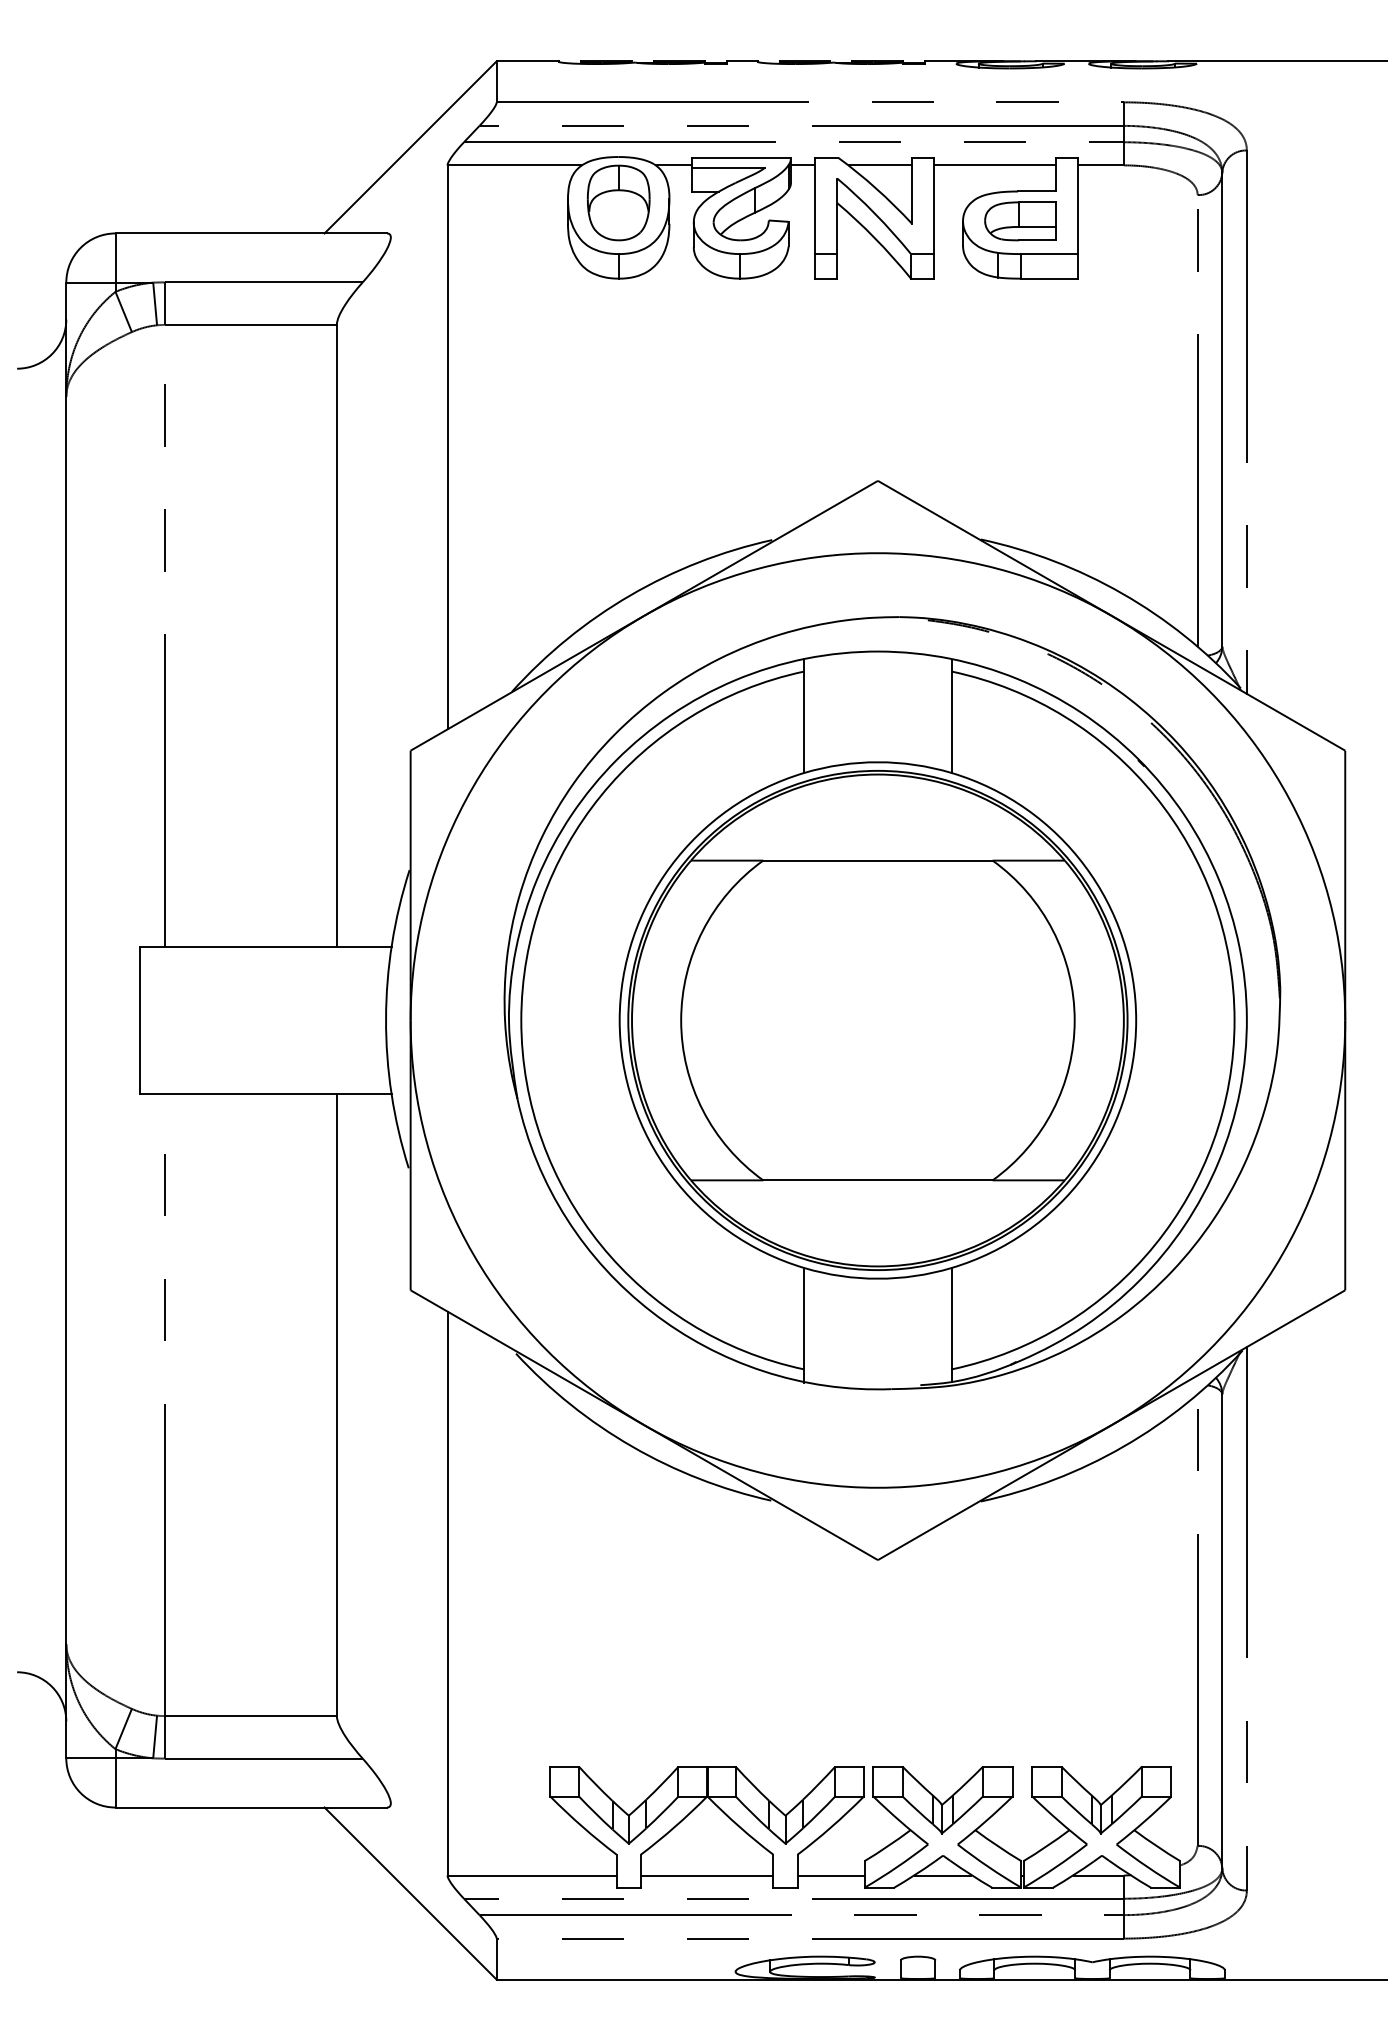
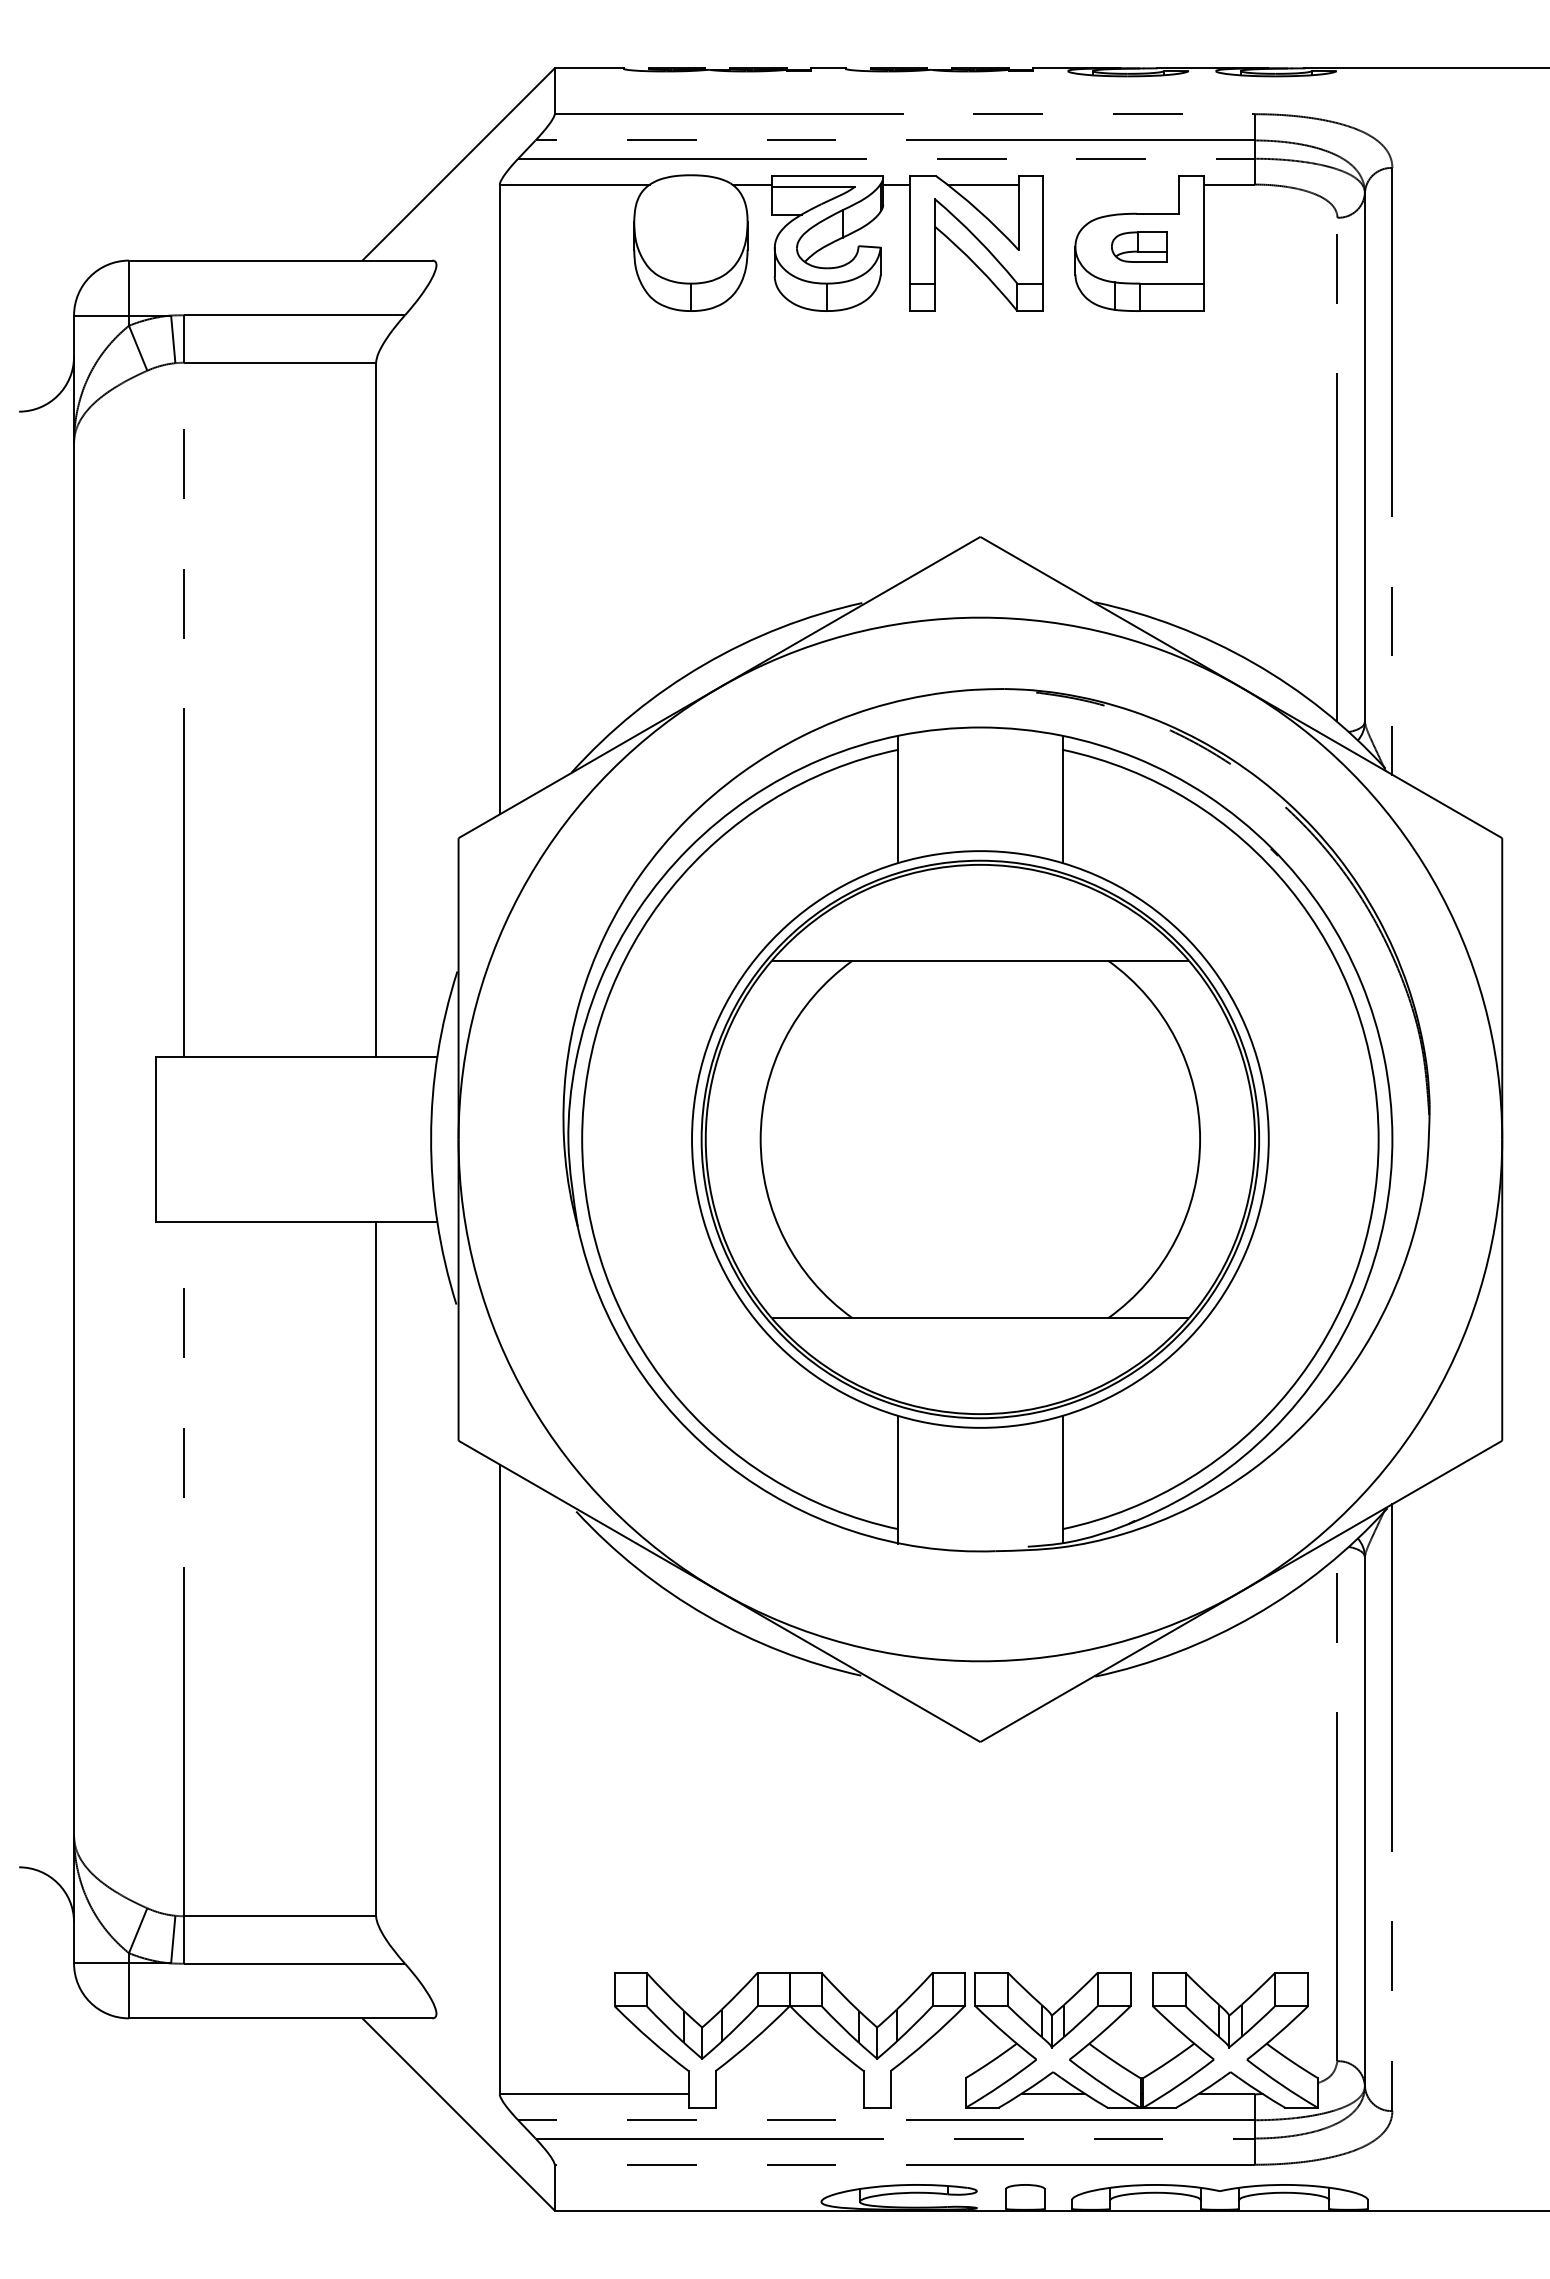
line: (994, 165) -> (1110, 184), removed
part: (618, 202) -> (690, 226), removed
part: (1020, 221) -> (1139, 247), size x0.7
line: (706, 1875) -> (789, 2094), removed
line: (830, 1875) -> (927, 2094), removed

